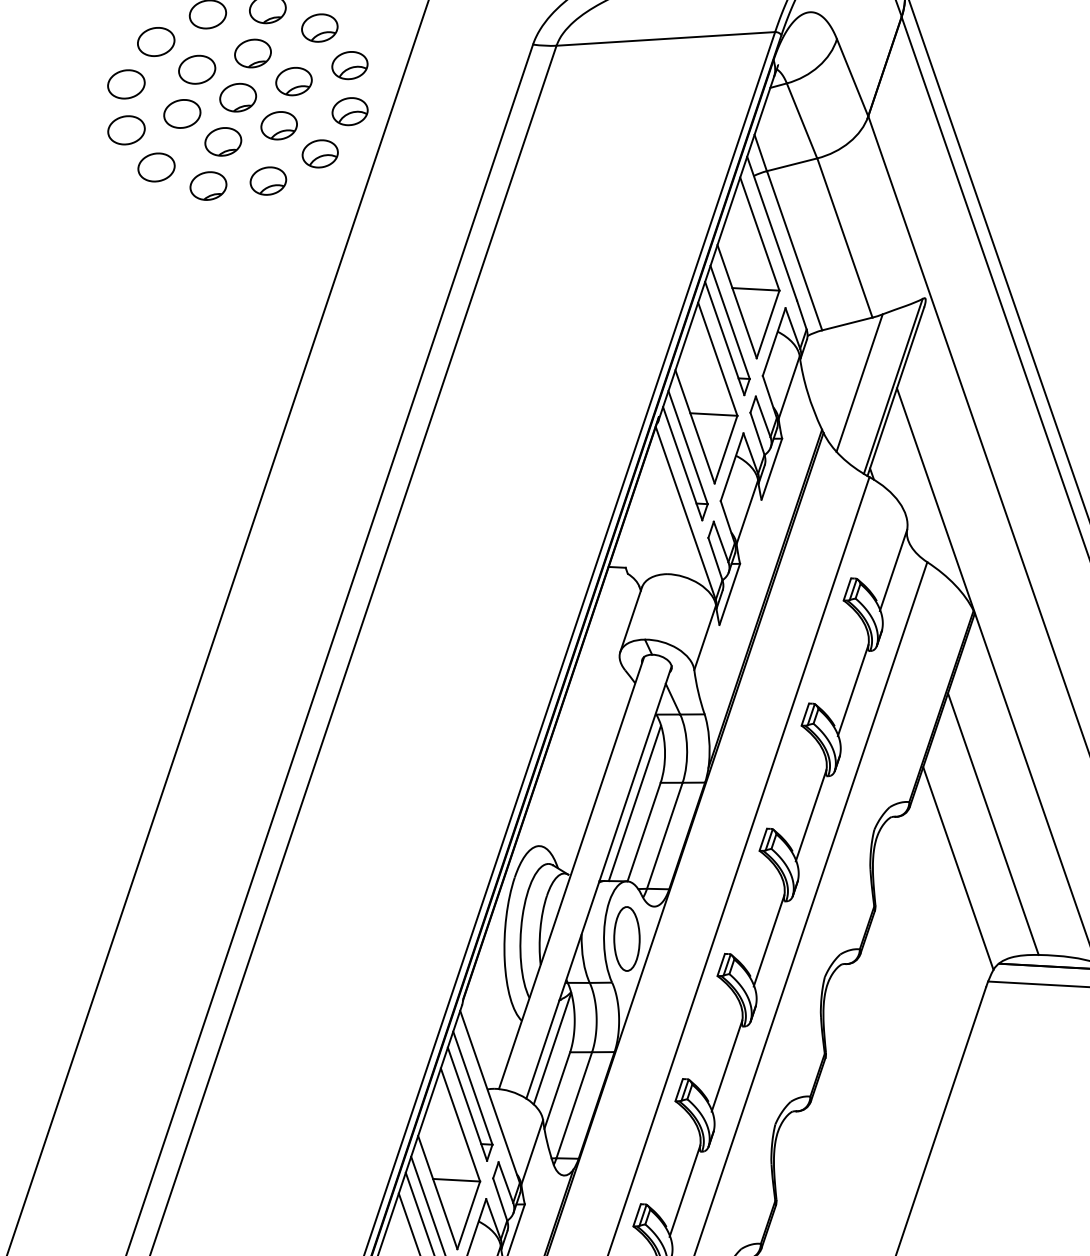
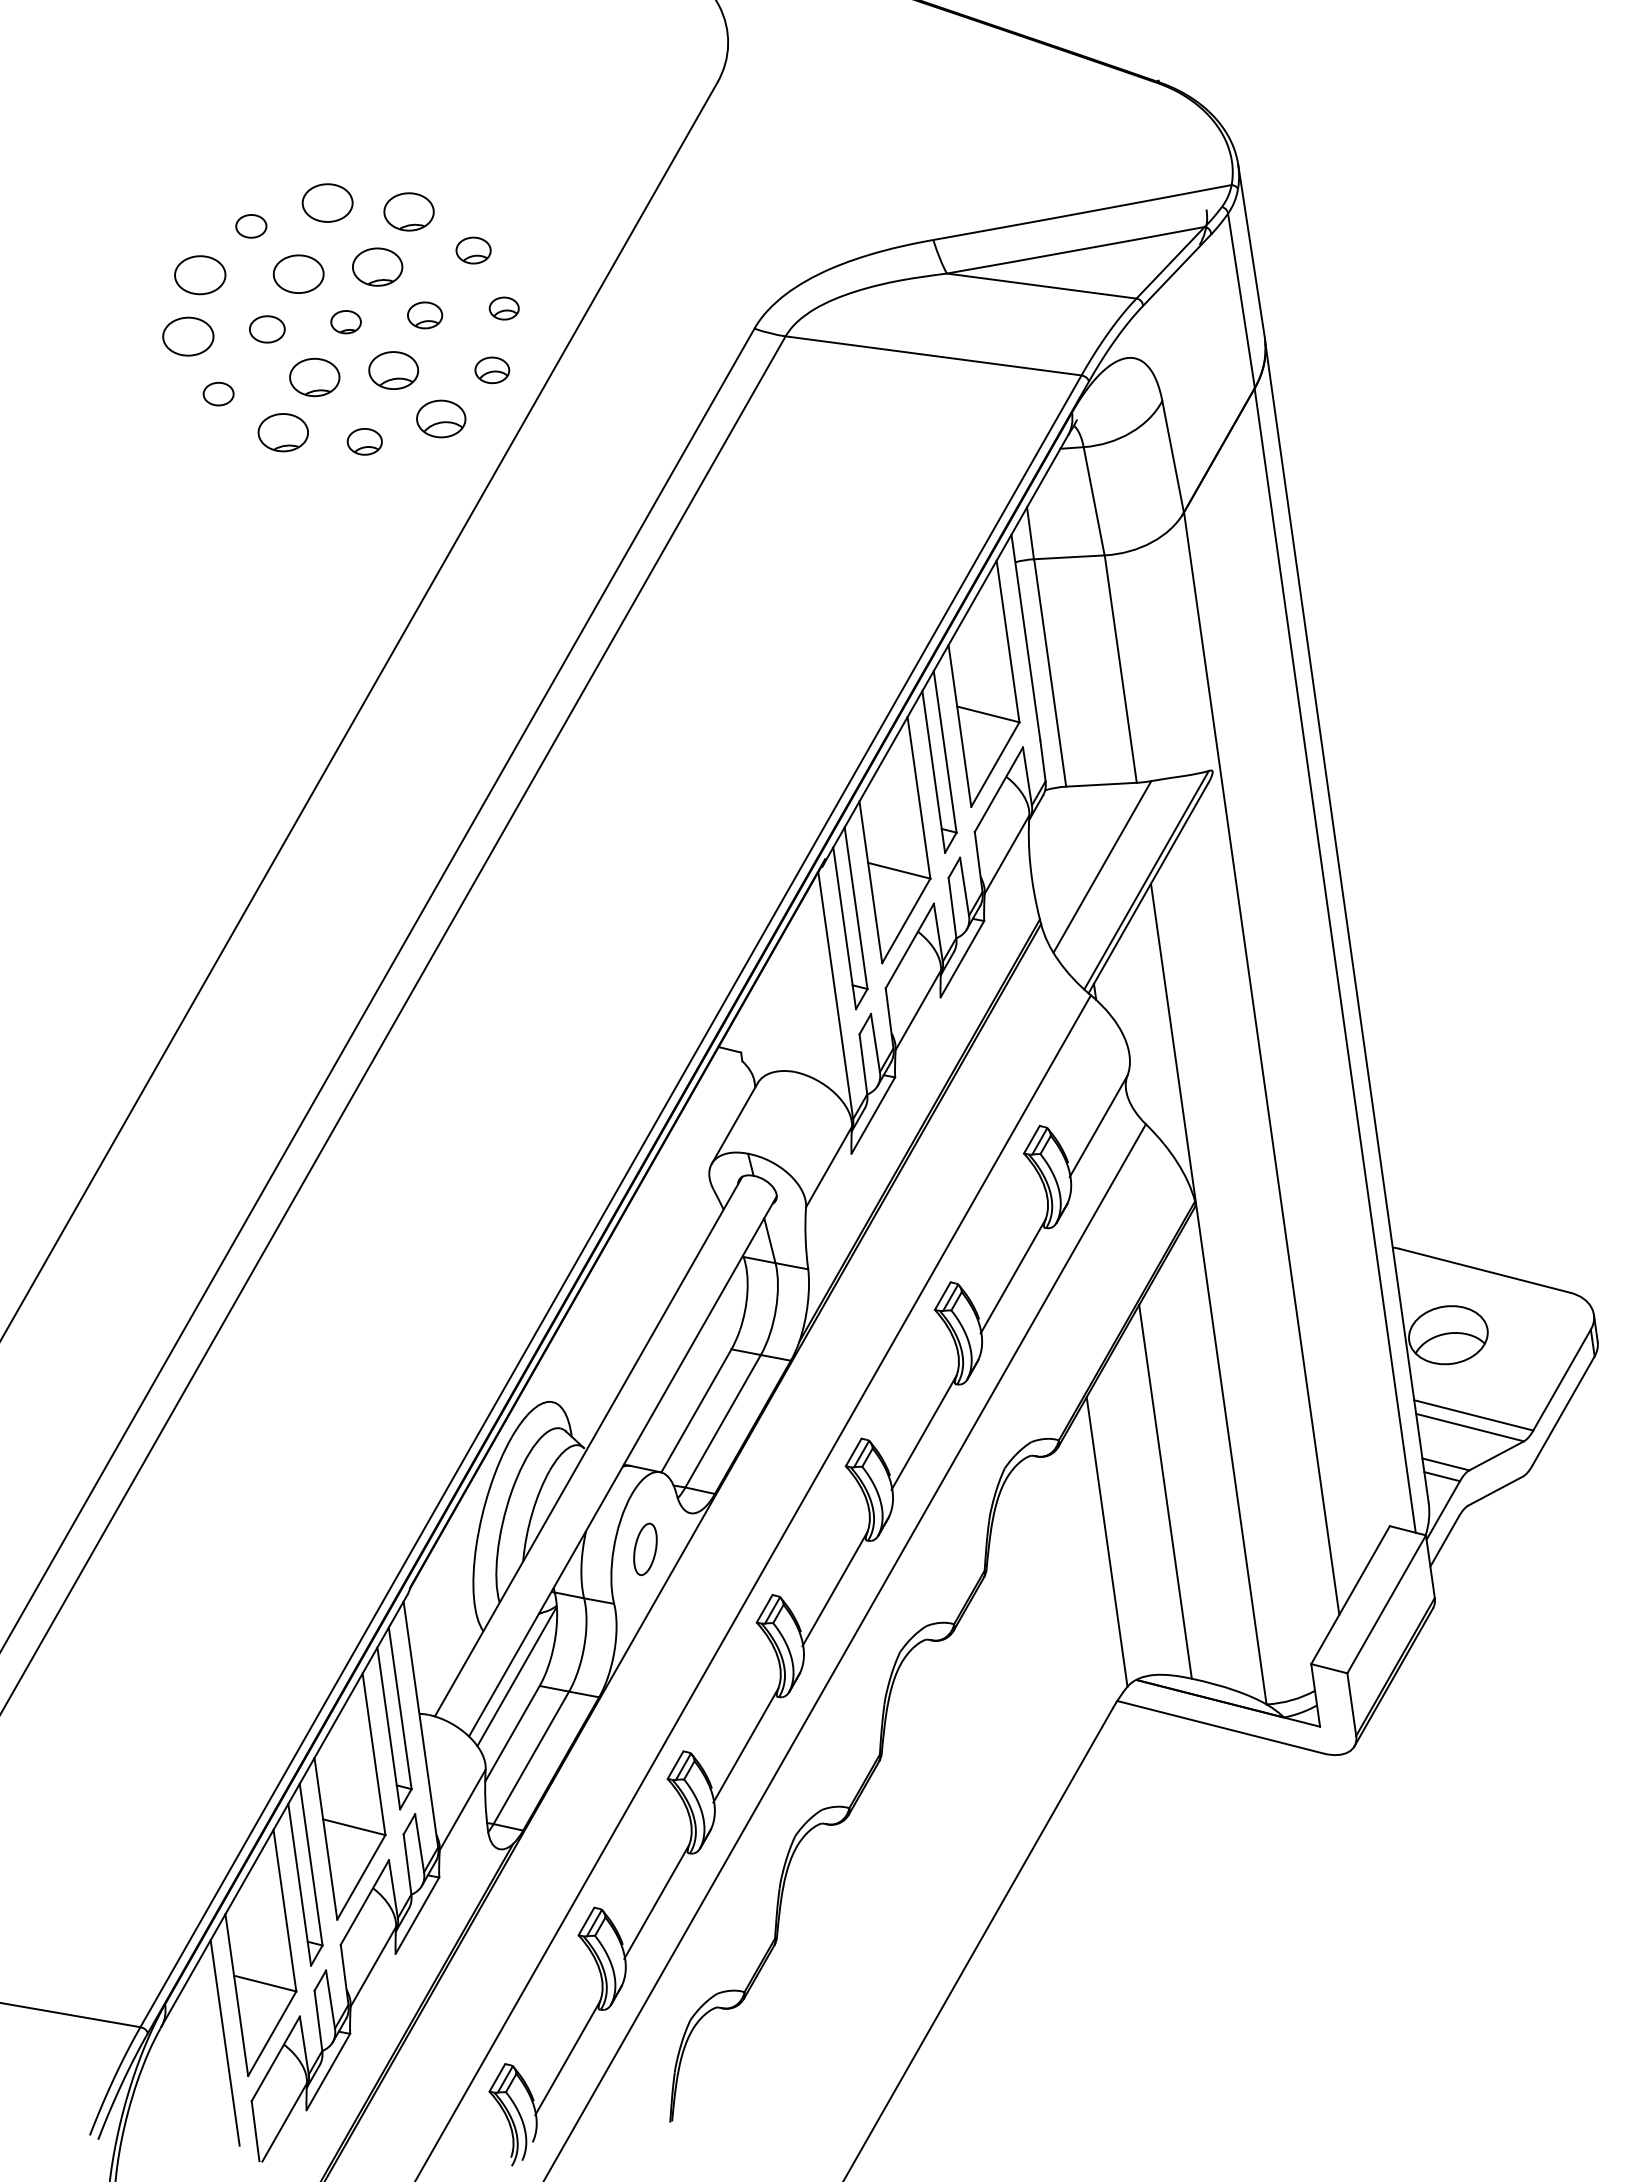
part: (319, 28) -> (473, 250), size x0.7
part: (156, 42) -> (251, 226), size x0.6
part: (350, 65) -> (504, 308), size x0.6
part: (293, 81) -> (424, 315), size x0.7
part: (237, 97) -> (345, 321), size x0.6
part: (350, 111) -> (492, 370), size x0.7
part: (182, 114) -> (267, 329), size x0.7
part: (156, 167) -> (218, 393), size x0.6
part: (268, 180) -> (364, 441), size x0.7
line: (634, 803) -> (691, 1370), removed
part: (627, 939) -> (645, 1549), size x0.6

